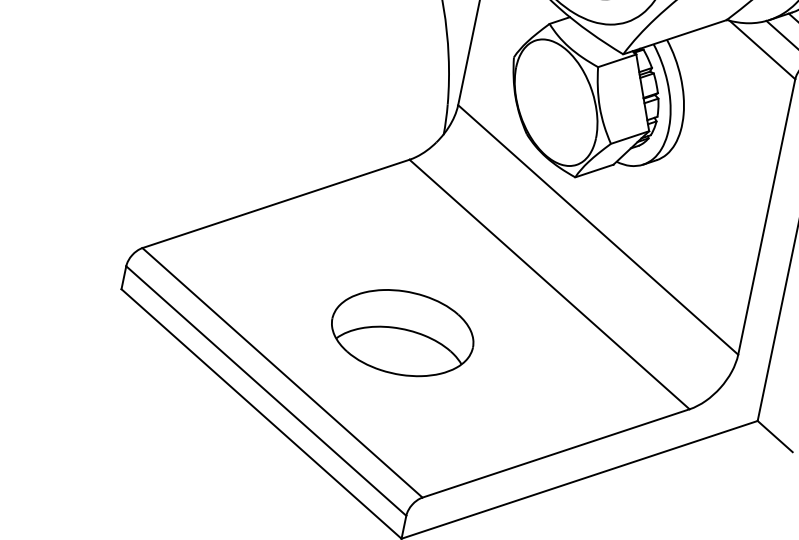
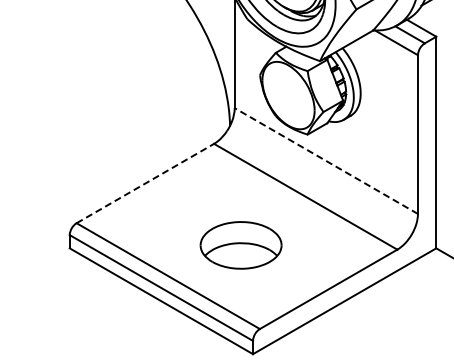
line: (276, 203) -> (145, 183), solid -> dashed
line: (598, 230) -> (326, 161), solid -> dashed
part: (401, 333) -> (240, 245), moved

